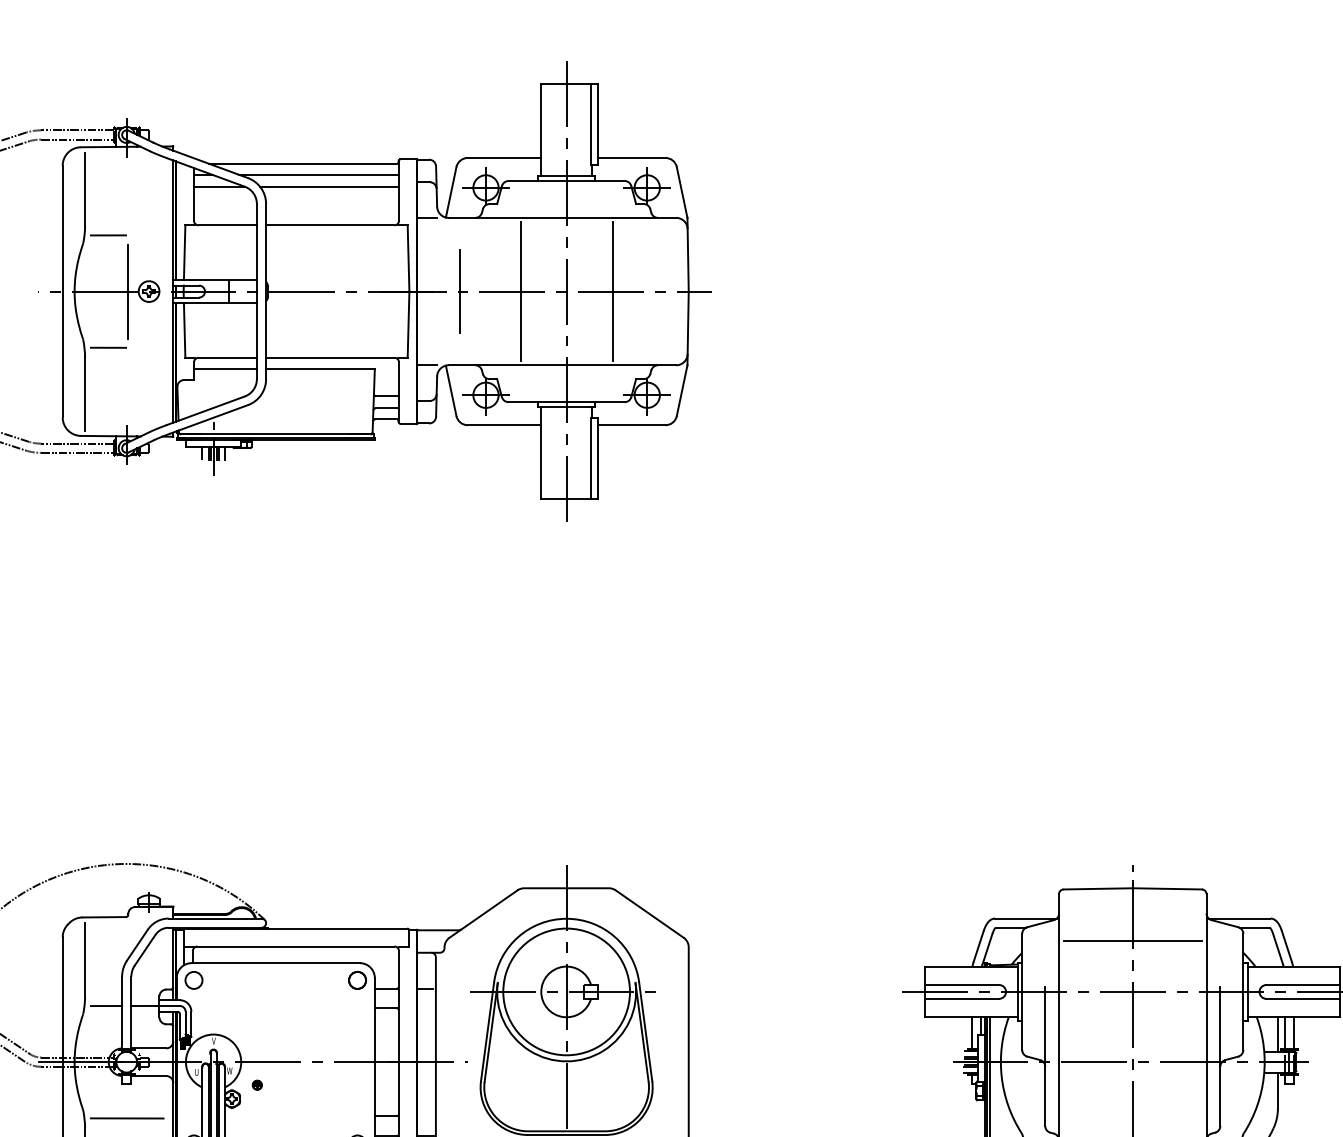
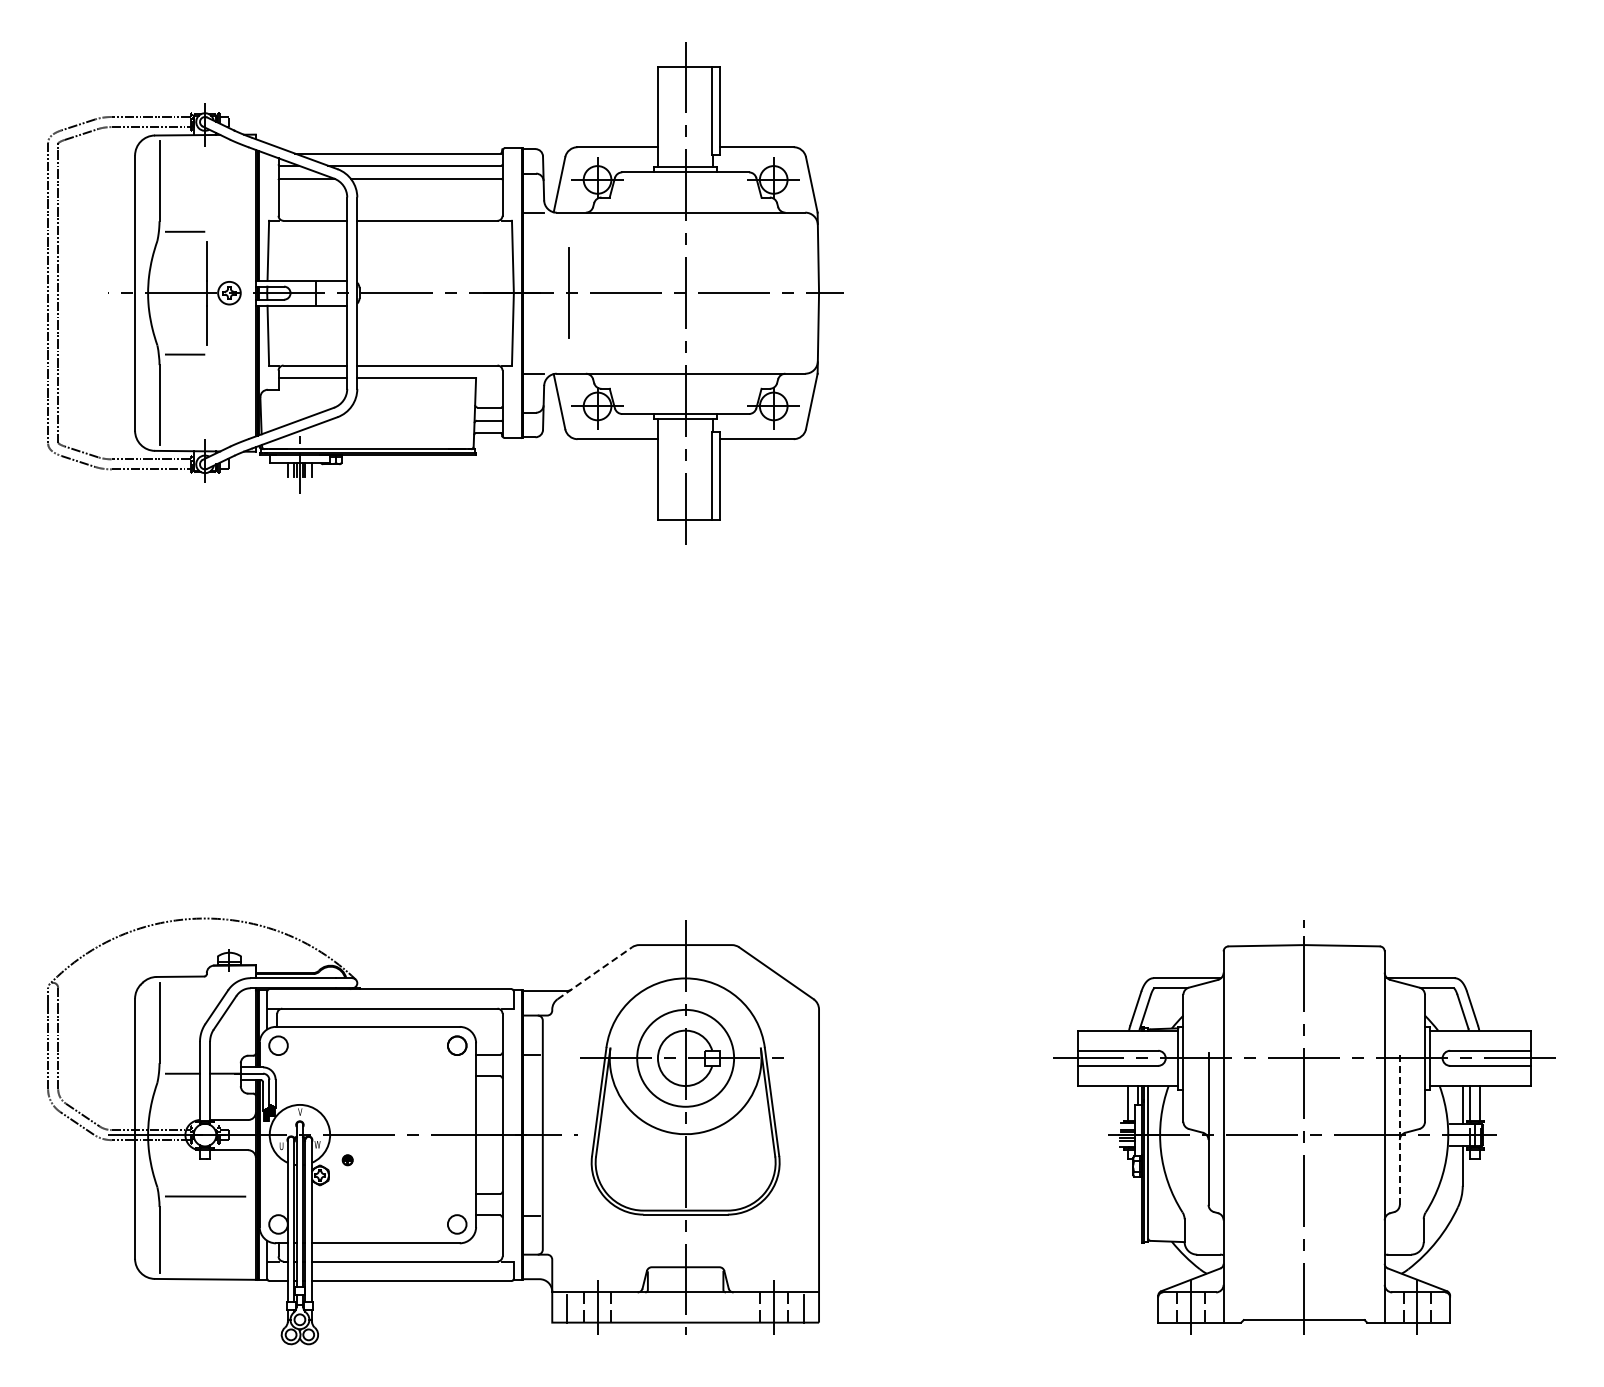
line: (520, 290) -> (635, 292), removed
line: (612, 290) -> (735, 292), removed
line: (484, 914) -> (595, 973), solid -> dashed
line: (1133, 940) -> (1304, 1002), removed
circle: (566, 992) -> (685, 1058), size x0.7
line: (1220, 1056) -> (1399, 1128), solid -> dashed

